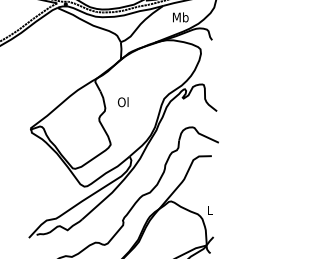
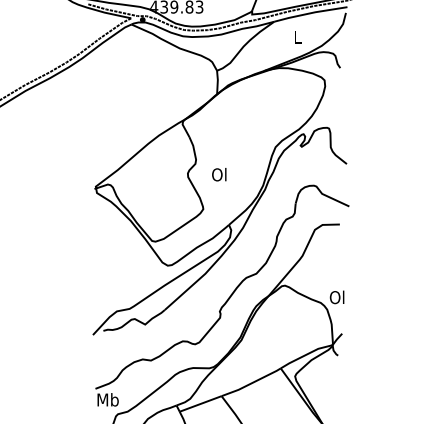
text: (180, 16) -> (297, 36), Mb -> L
text: (123, 102) -> (219, 174), moved
text: (209, 210) -> (336, 297), L -> Ol

